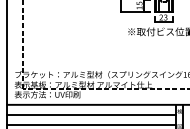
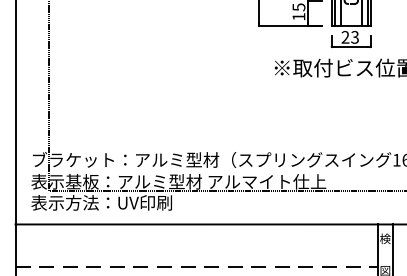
line: (91, 114) -> (196, 245), removed
line: (91, 124) -> (196, 266), solid -> dashed

